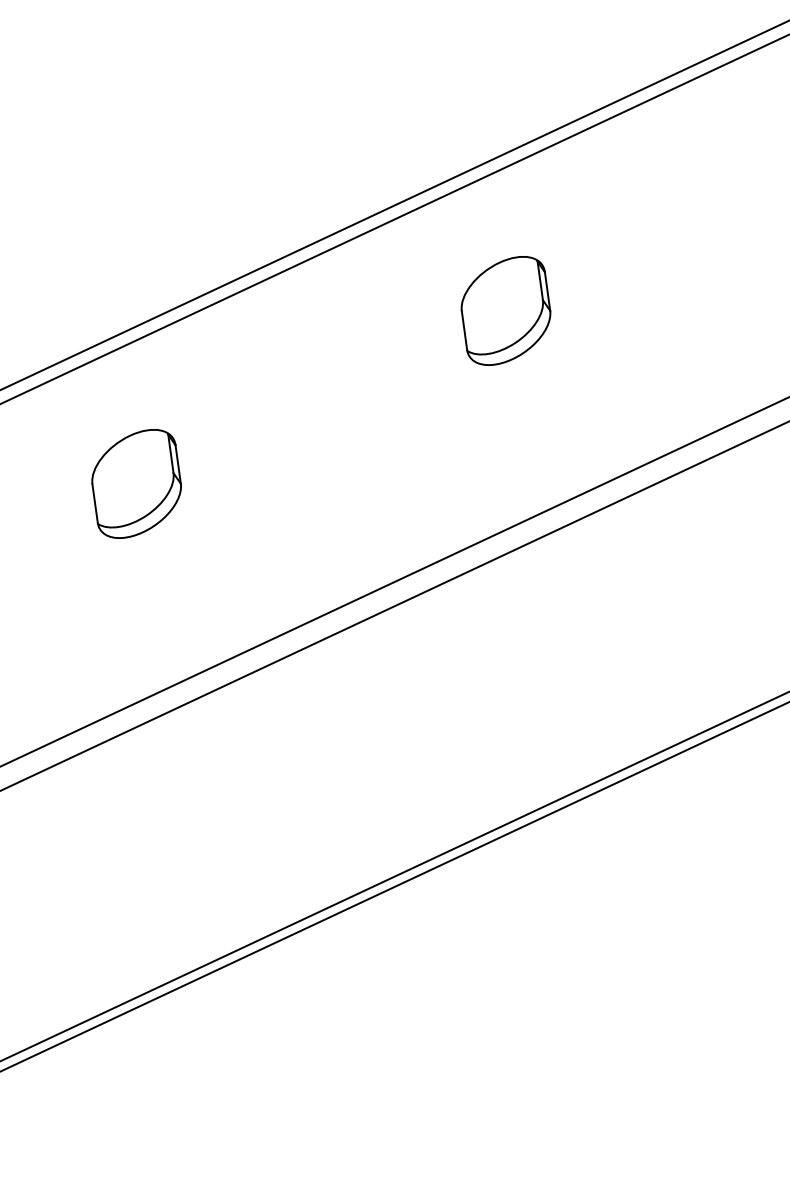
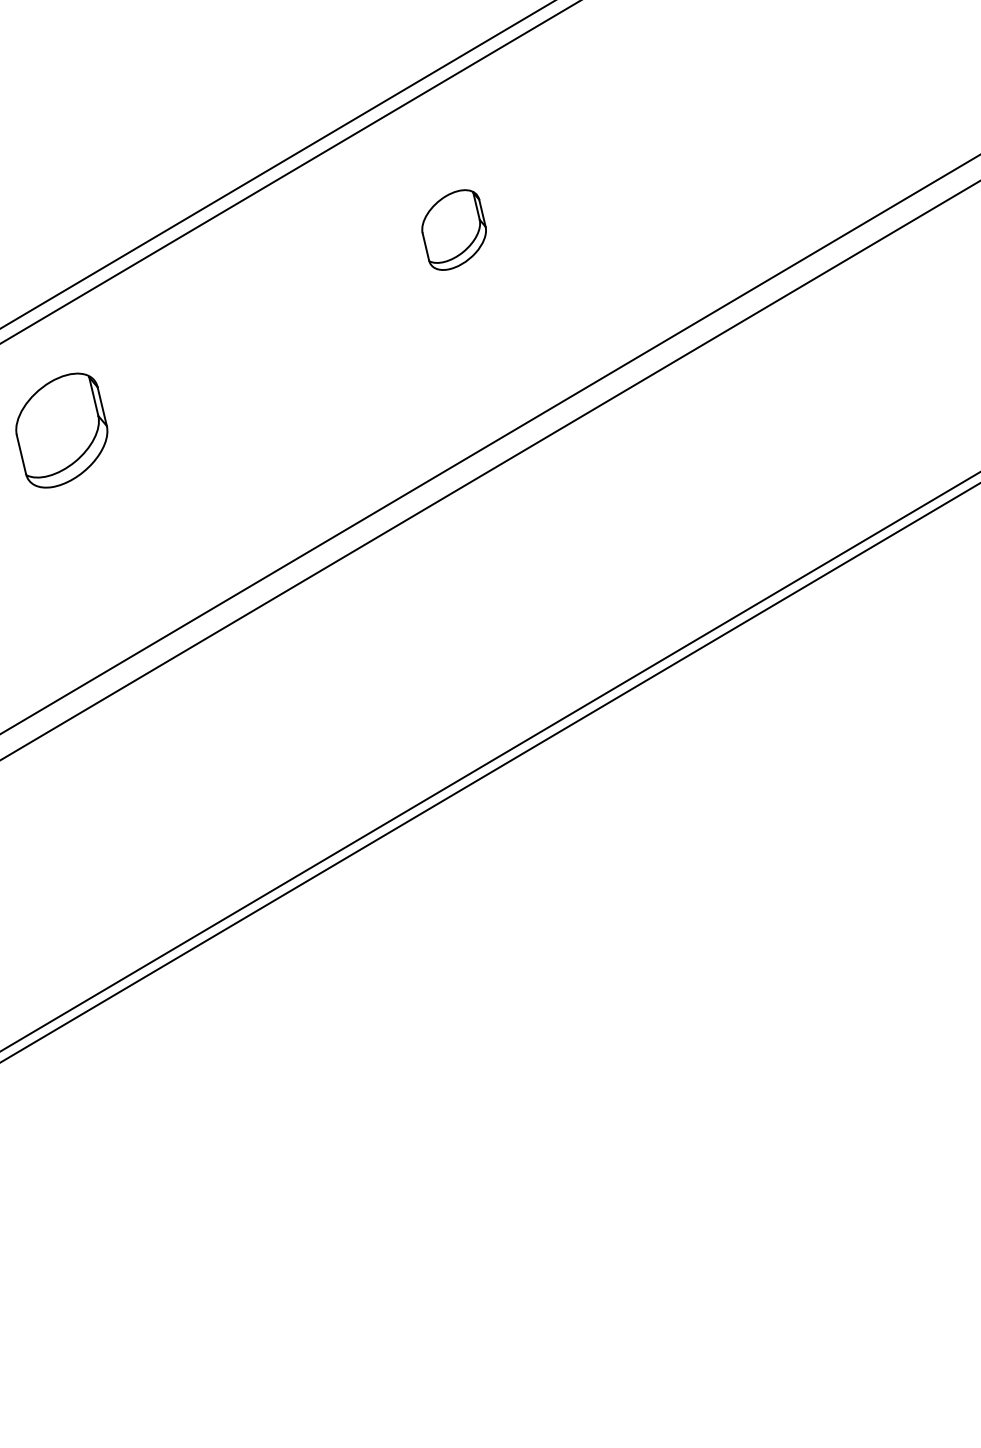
part: (505, 310) -> (453, 229), size x0.7
part: (136, 483) -> (61, 430), moved

